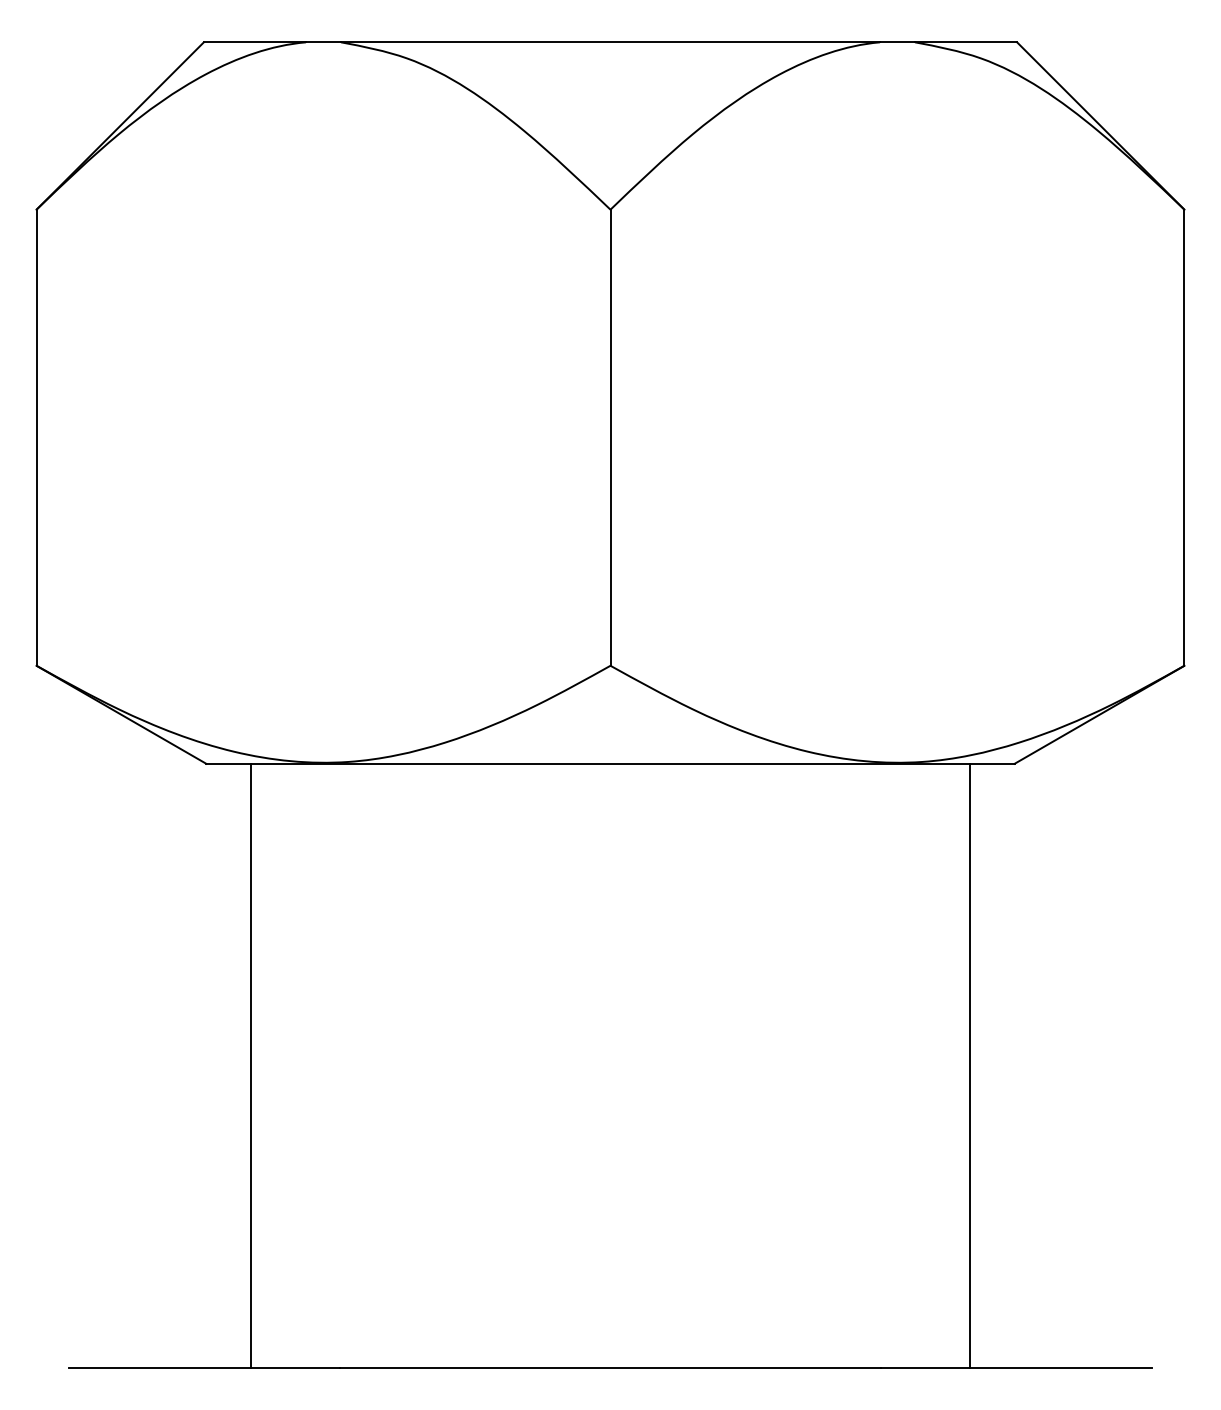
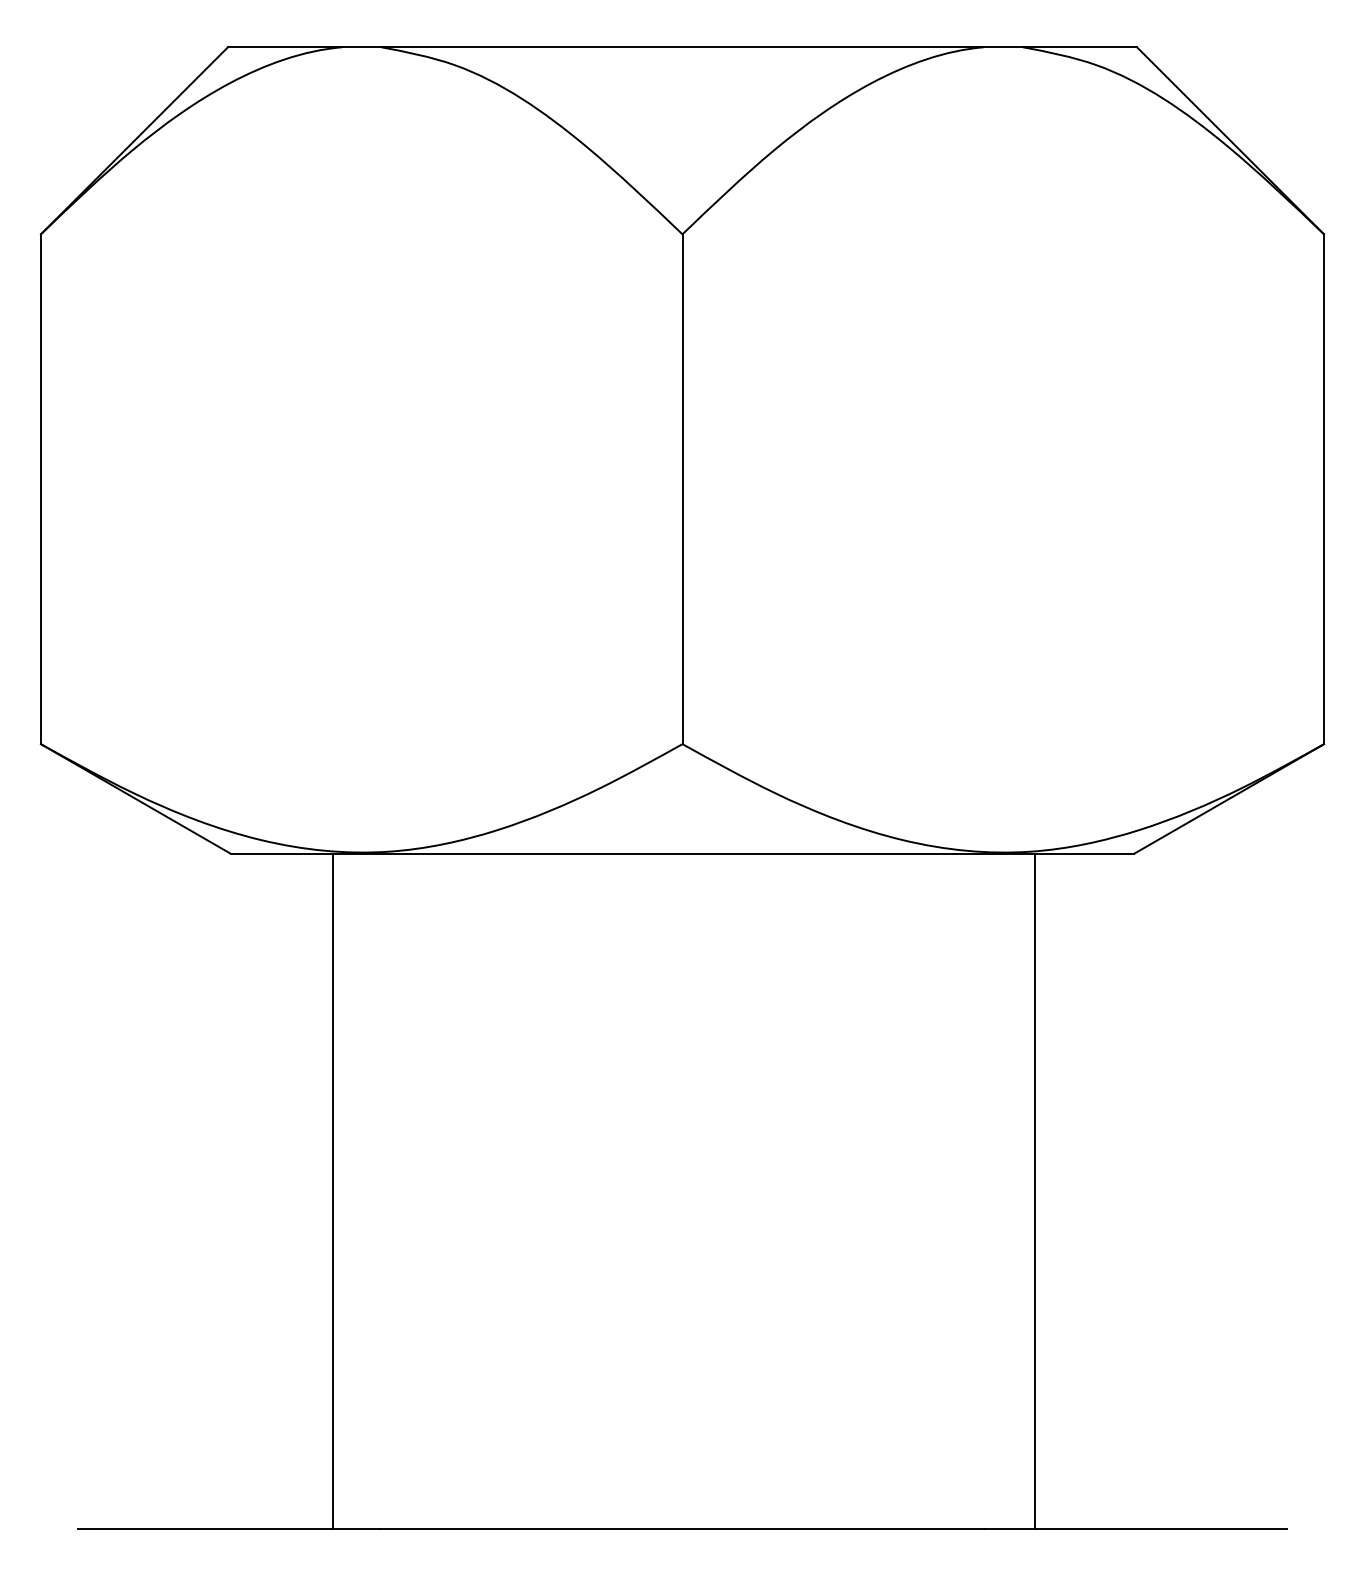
line: (250, 1065) -> (333, 1190), moved
line: (970, 1065) -> (1034, 1190), moved

